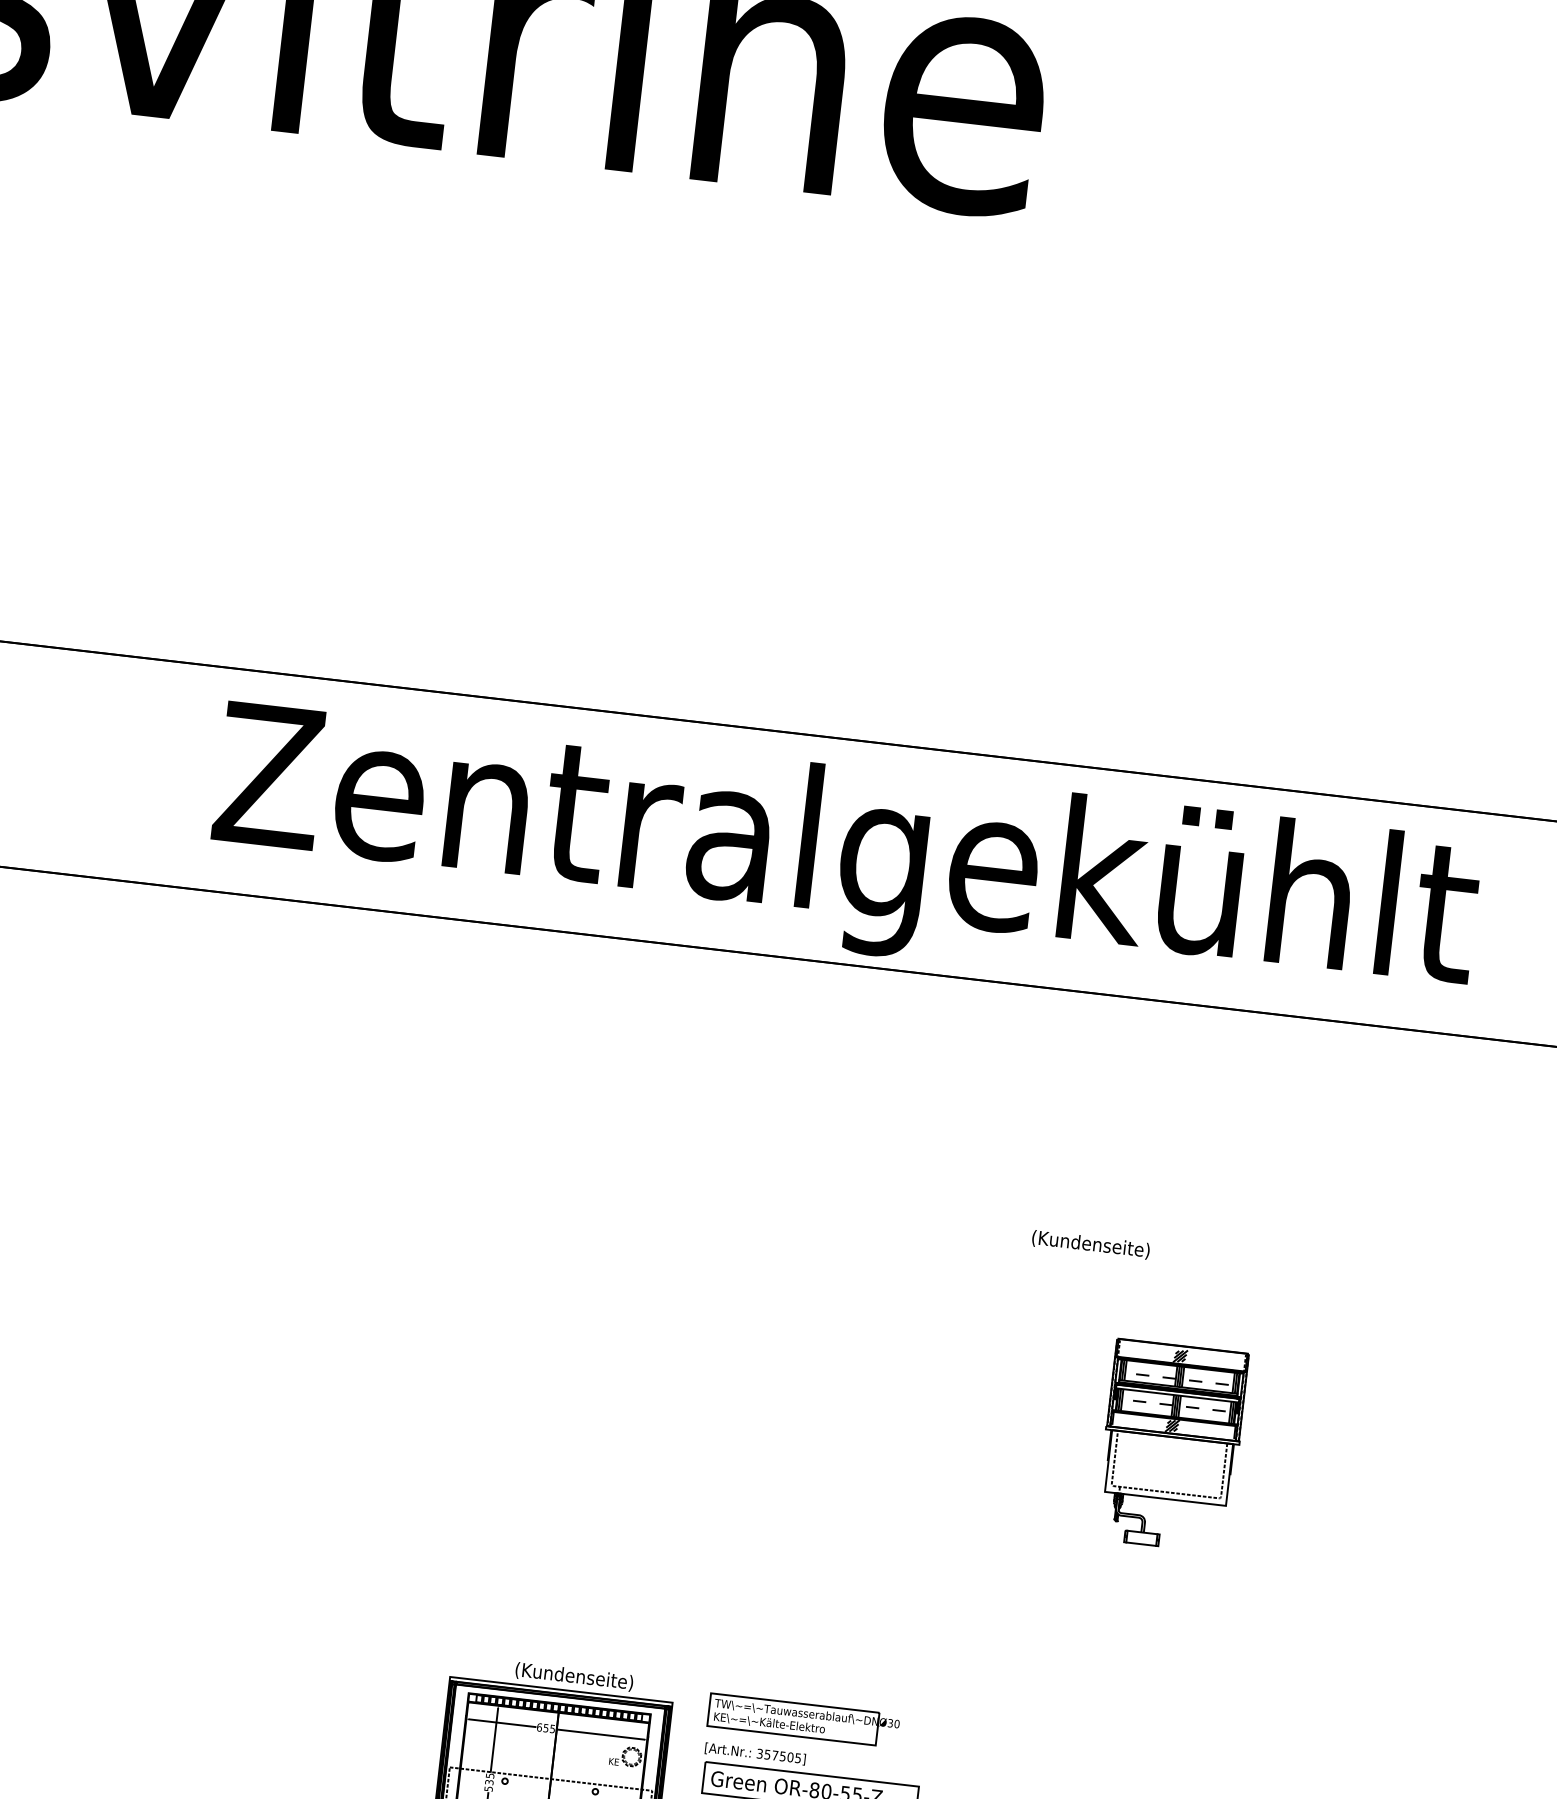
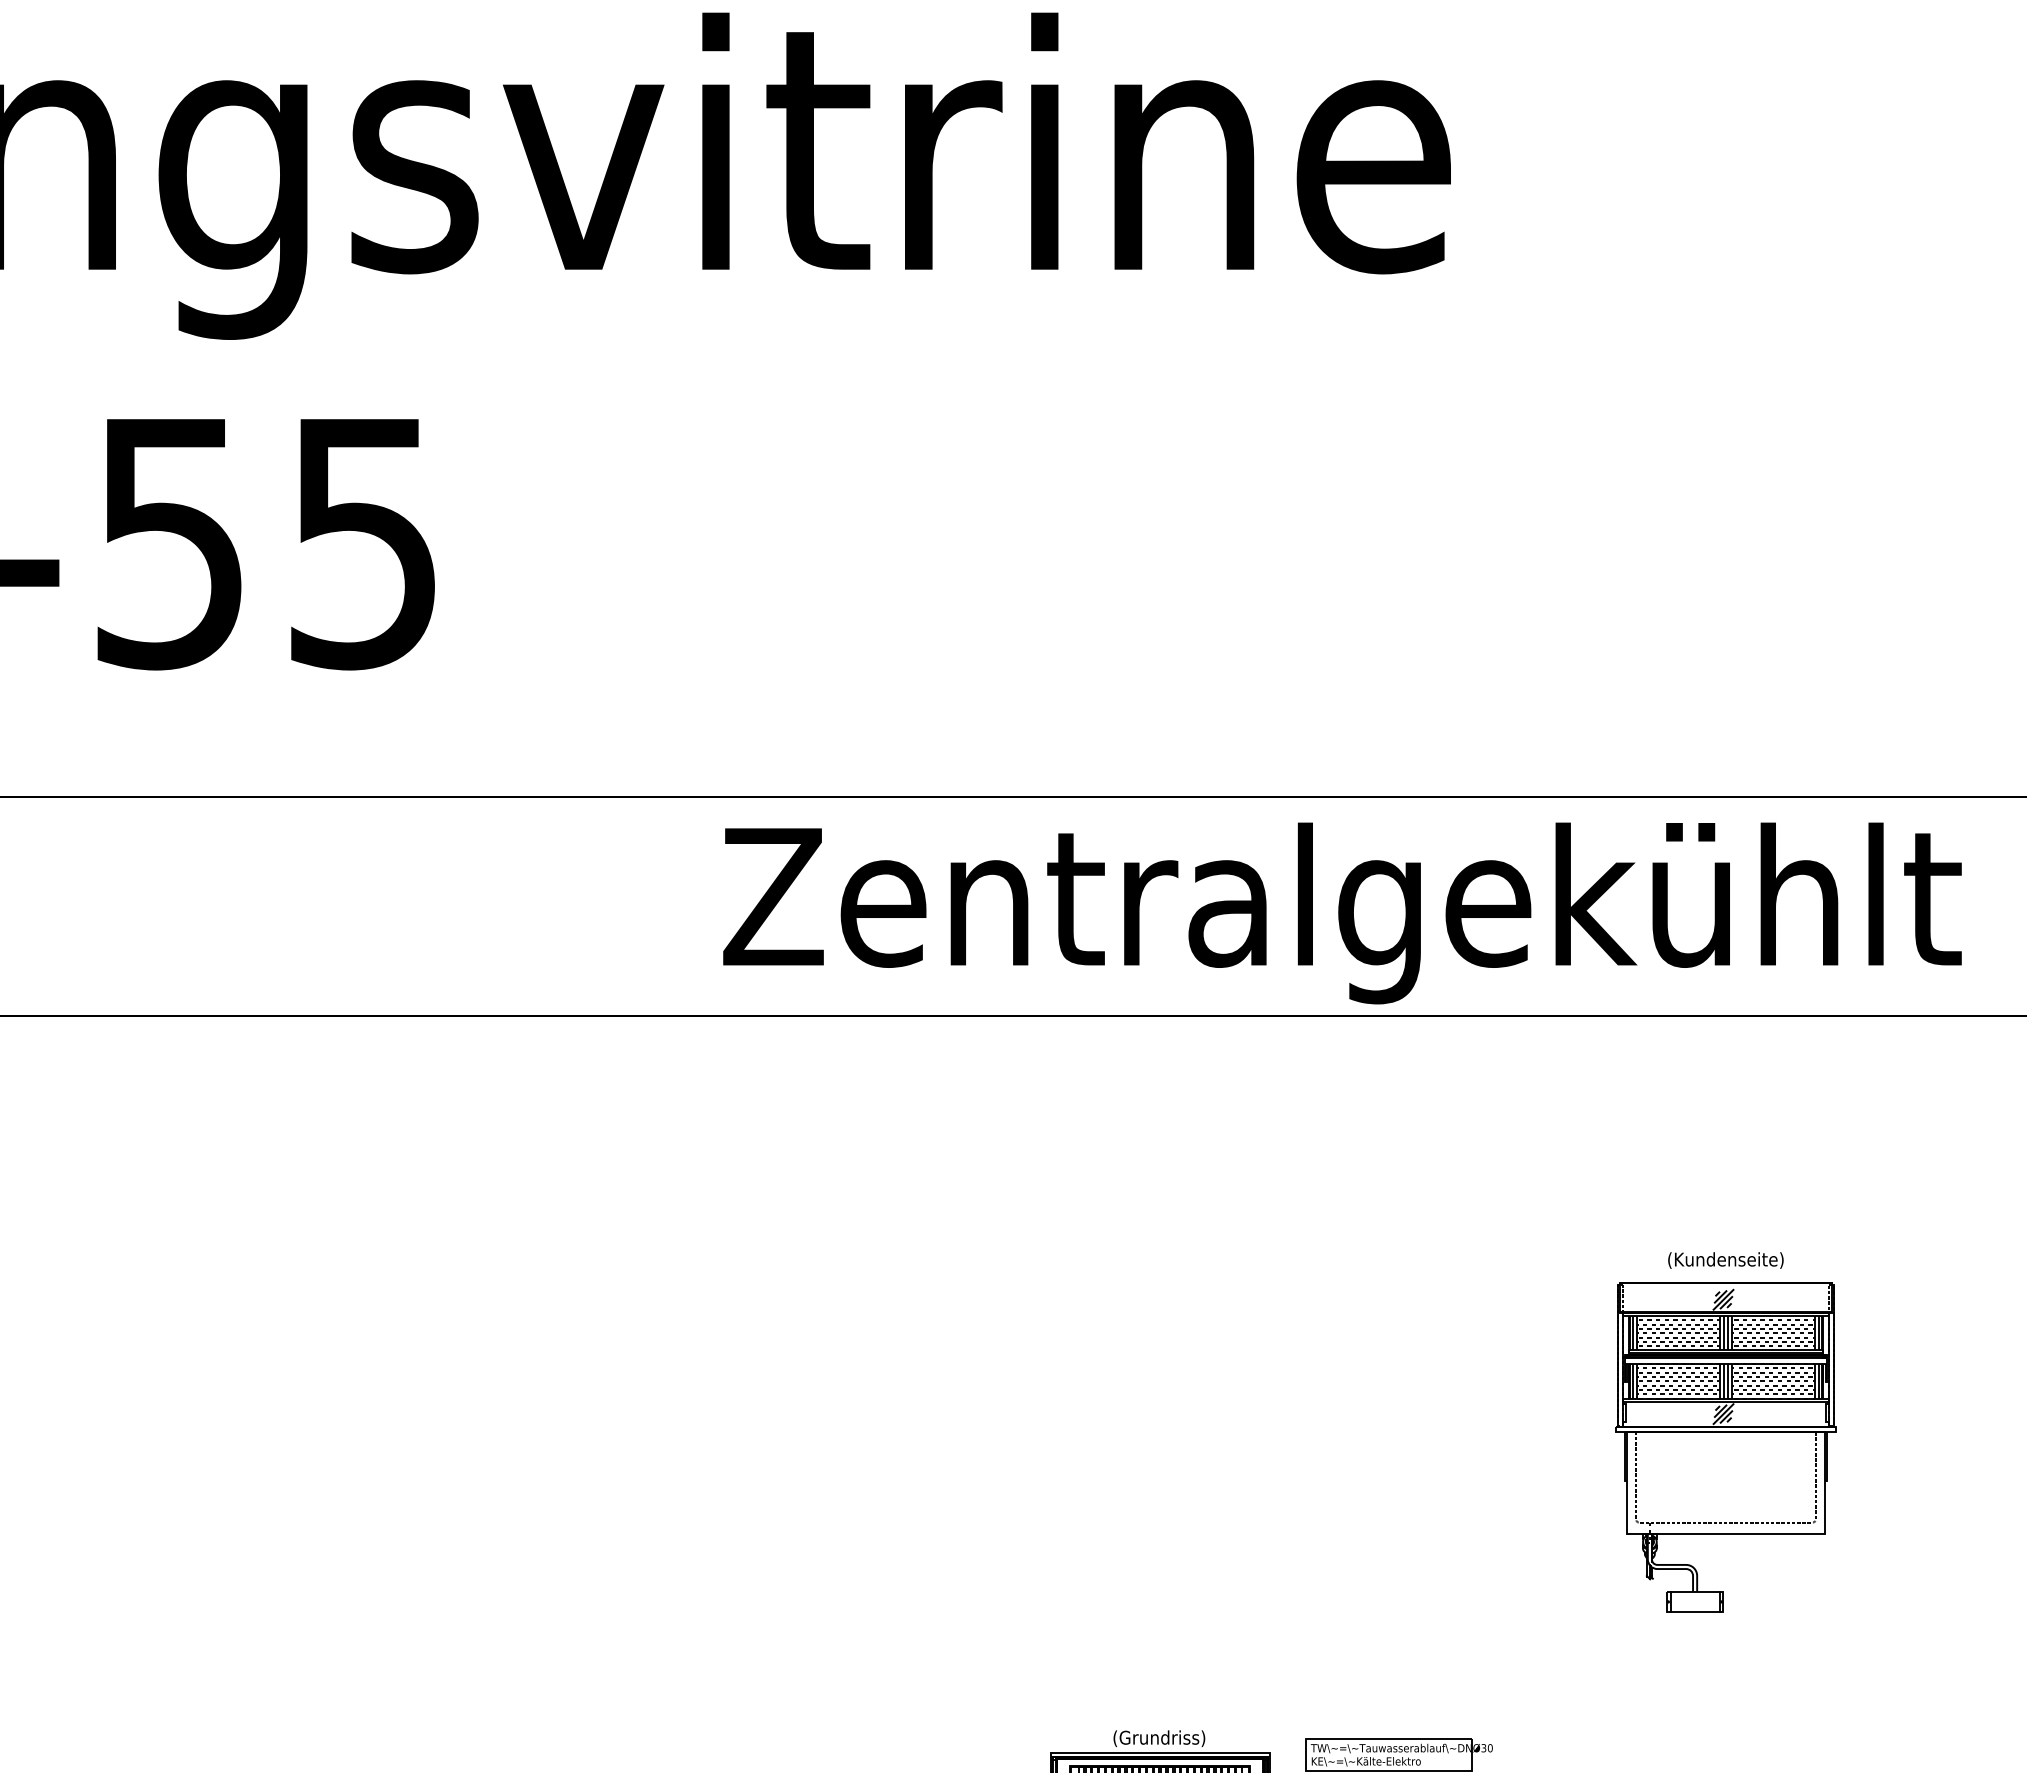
text: (1090, 1244) -> (1725, 1260), moved
part: (1171, 1446) -> (1725, 1447), size x1.67
text: (577, 1677) -> (1174, 1738), (Kundenseite) -> (Grundriss)

